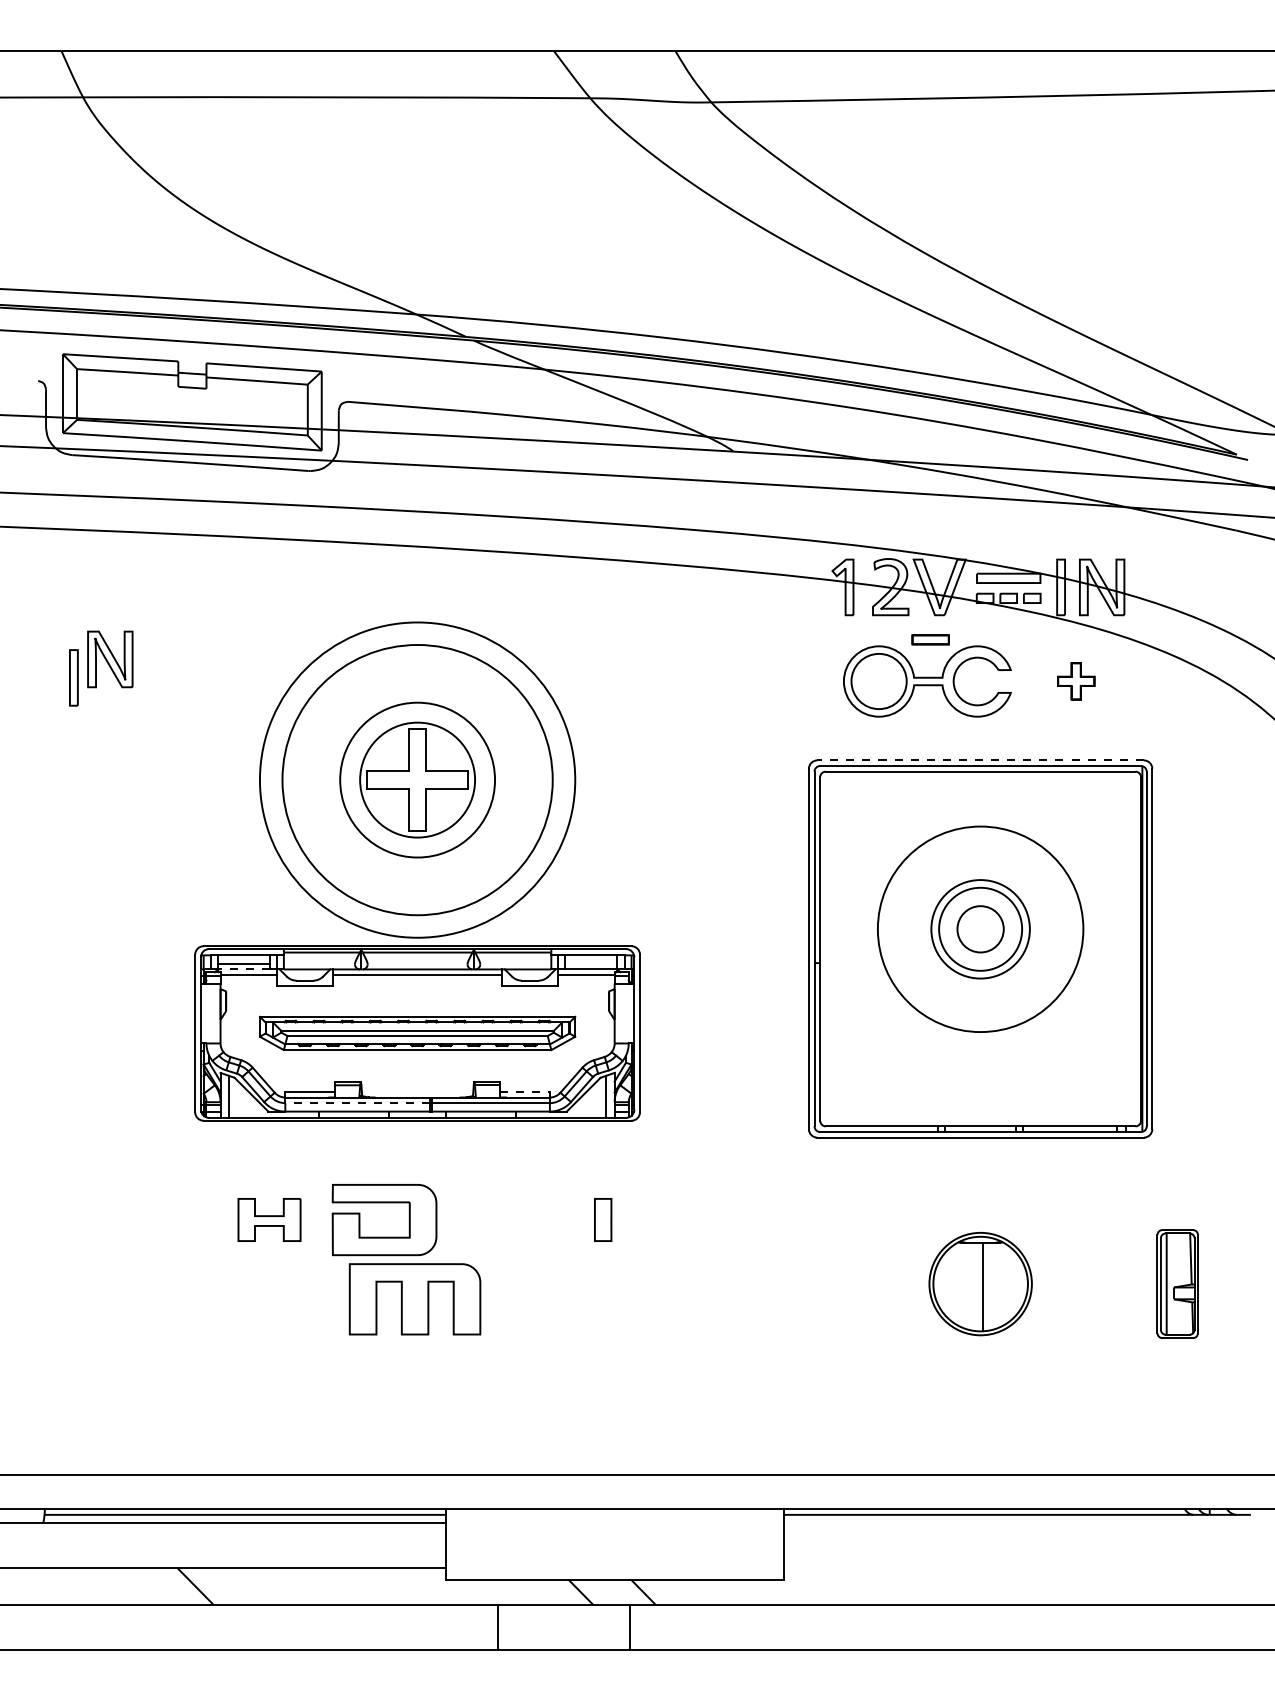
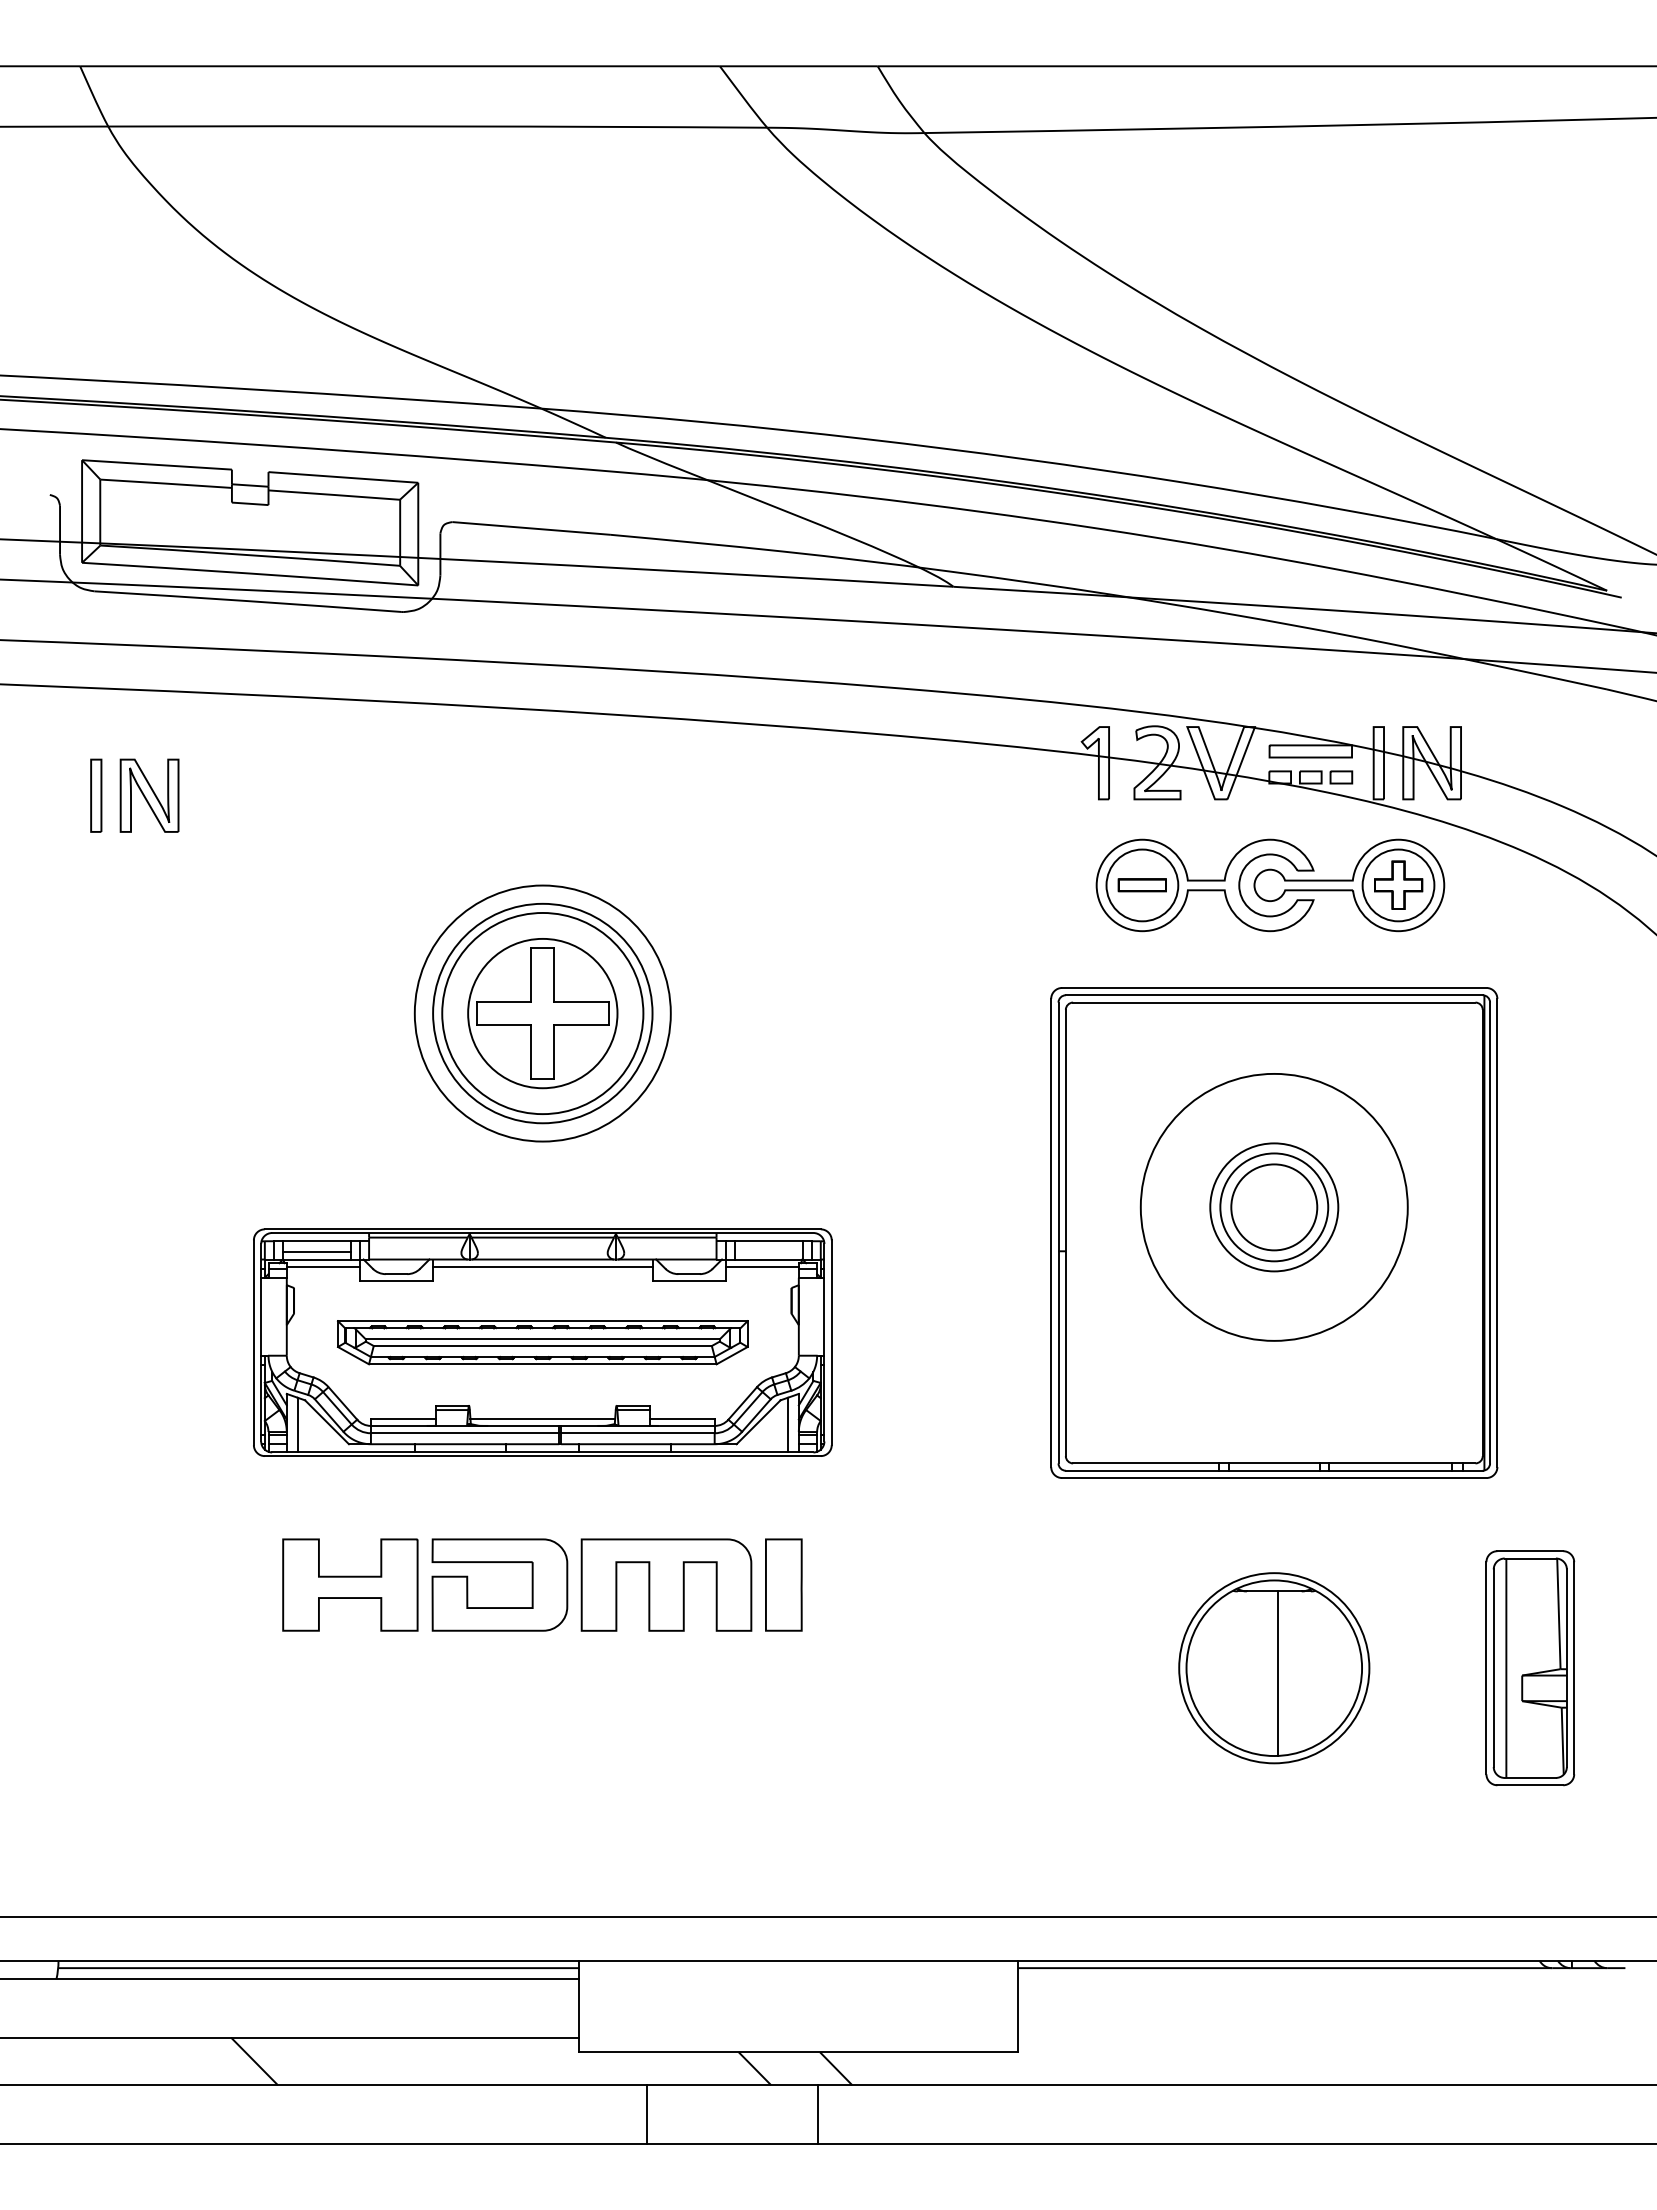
part: (929, 639) -> (1141, 885), moved
part: (110, 659) -> (149, 795), moved
part: (74, 677) -> (96, 795), moved
part: (1038, 681) -> (1349, 885), added
line: (980, 760) -> (1273, 987), dashed -> solid
circle: (417, 780) -> (542, 1013), size x0.62
circle: (417, 780) -> (542, 1013), size x0.62
circle: (980, 929) -> (1274, 1207), size x1.43
line: (243, 969) -> (316, 1259), dashed -> solid
line: (417, 1091) -> (542, 1418), added
line: (525, 1091) -> (682, 1418), dashed -> solid
line: (357, 1103) -> (464, 1433), dashed -> solid
part: (269, 1219) -> (350, 1584), size x1.67
part: (602, 1219) -> (783, 1584), size x1.67
part: (980, 1284) -> (1274, 1668), size x1.43
part: (1177, 1284) -> (1530, 1668), size x1.67
part: (415, 1298) -> (666, 1584), moved

